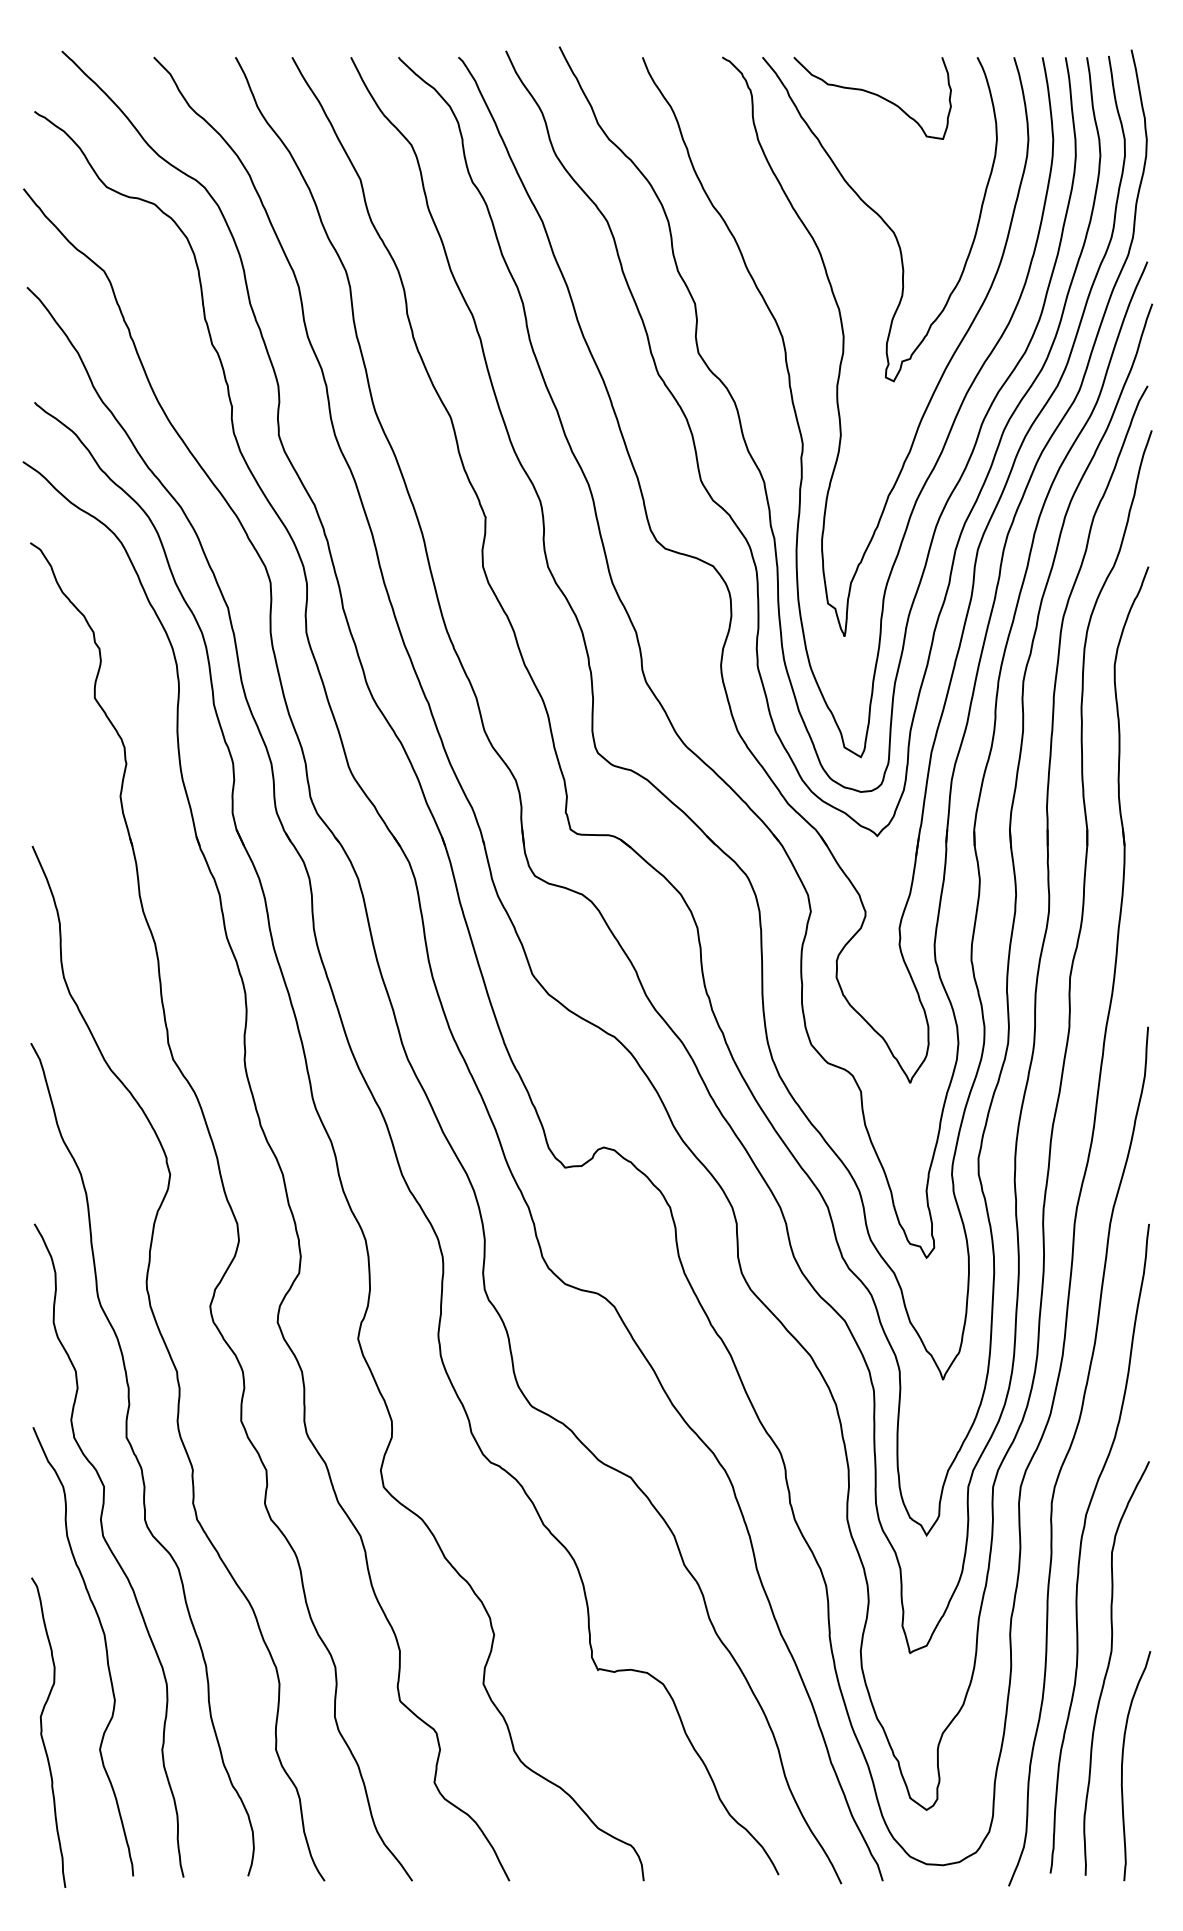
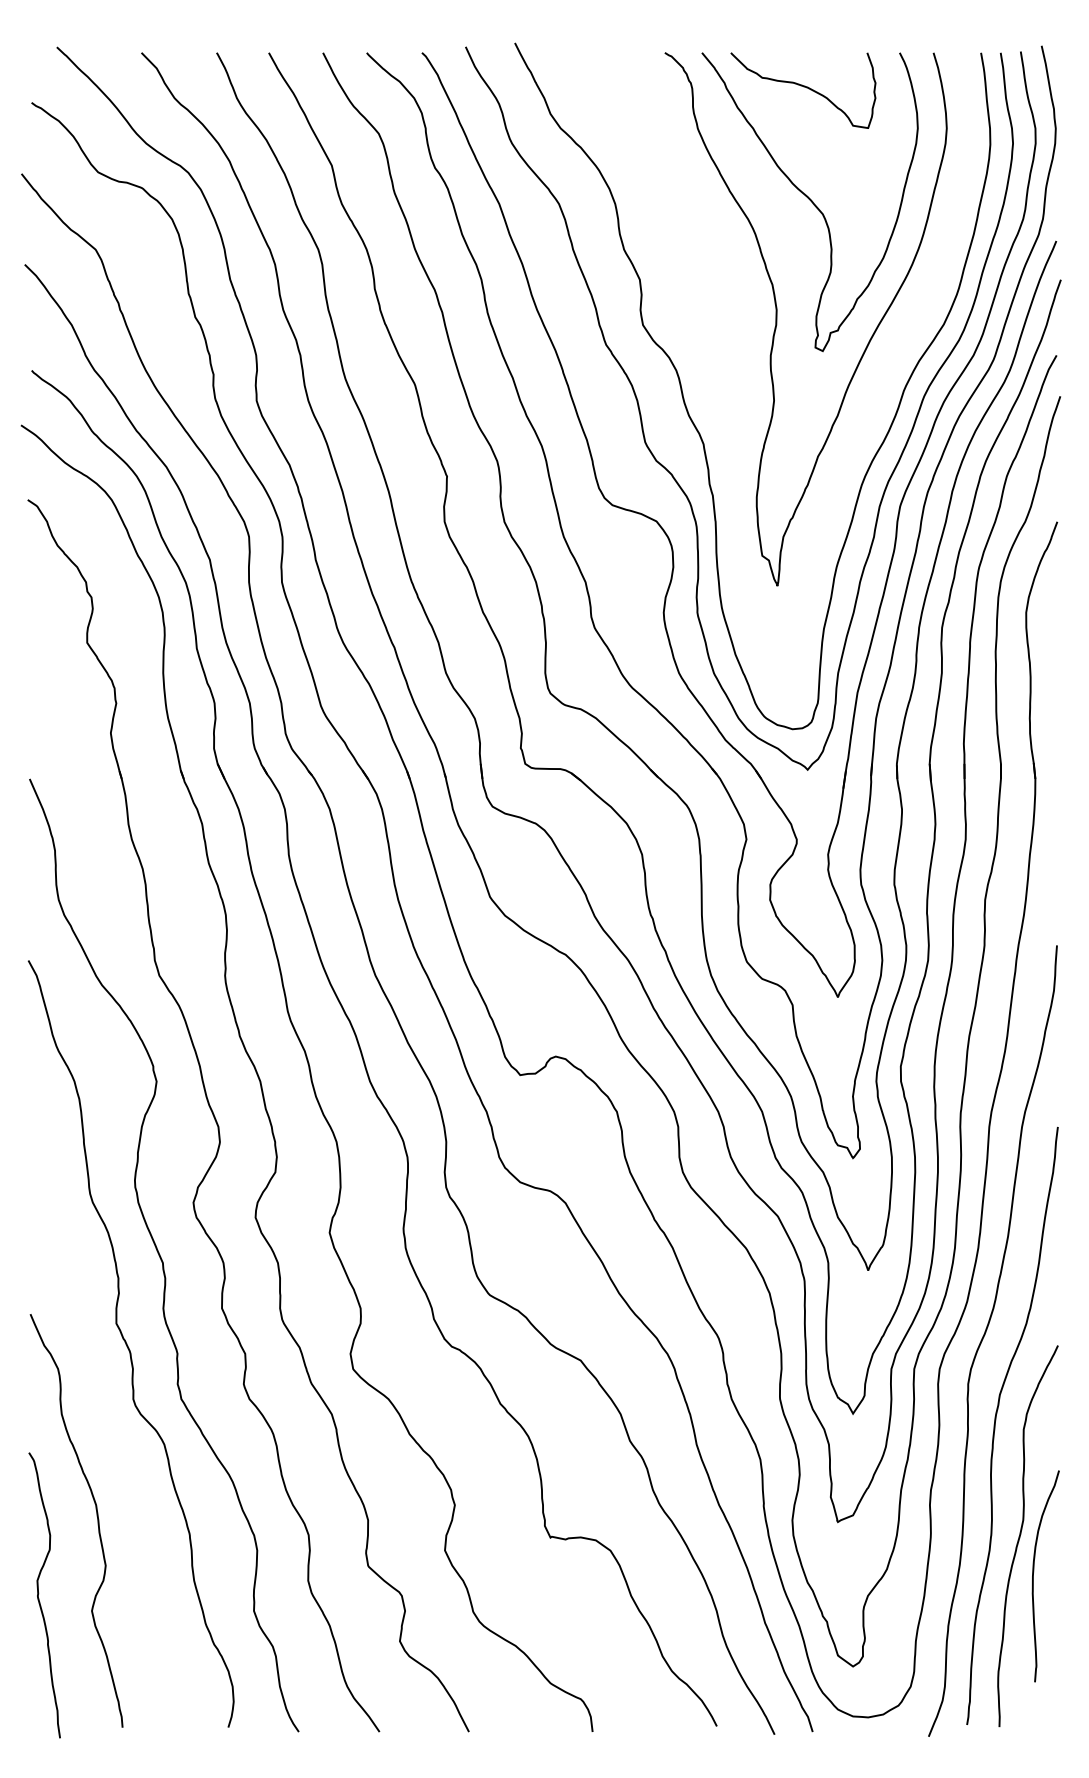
curve: (798, 420) -> (735, 387), removed
curve: (109, 1550) -> (100, 1427), removed
curve: (1123, 1762) -> (1034, 1573), moved

